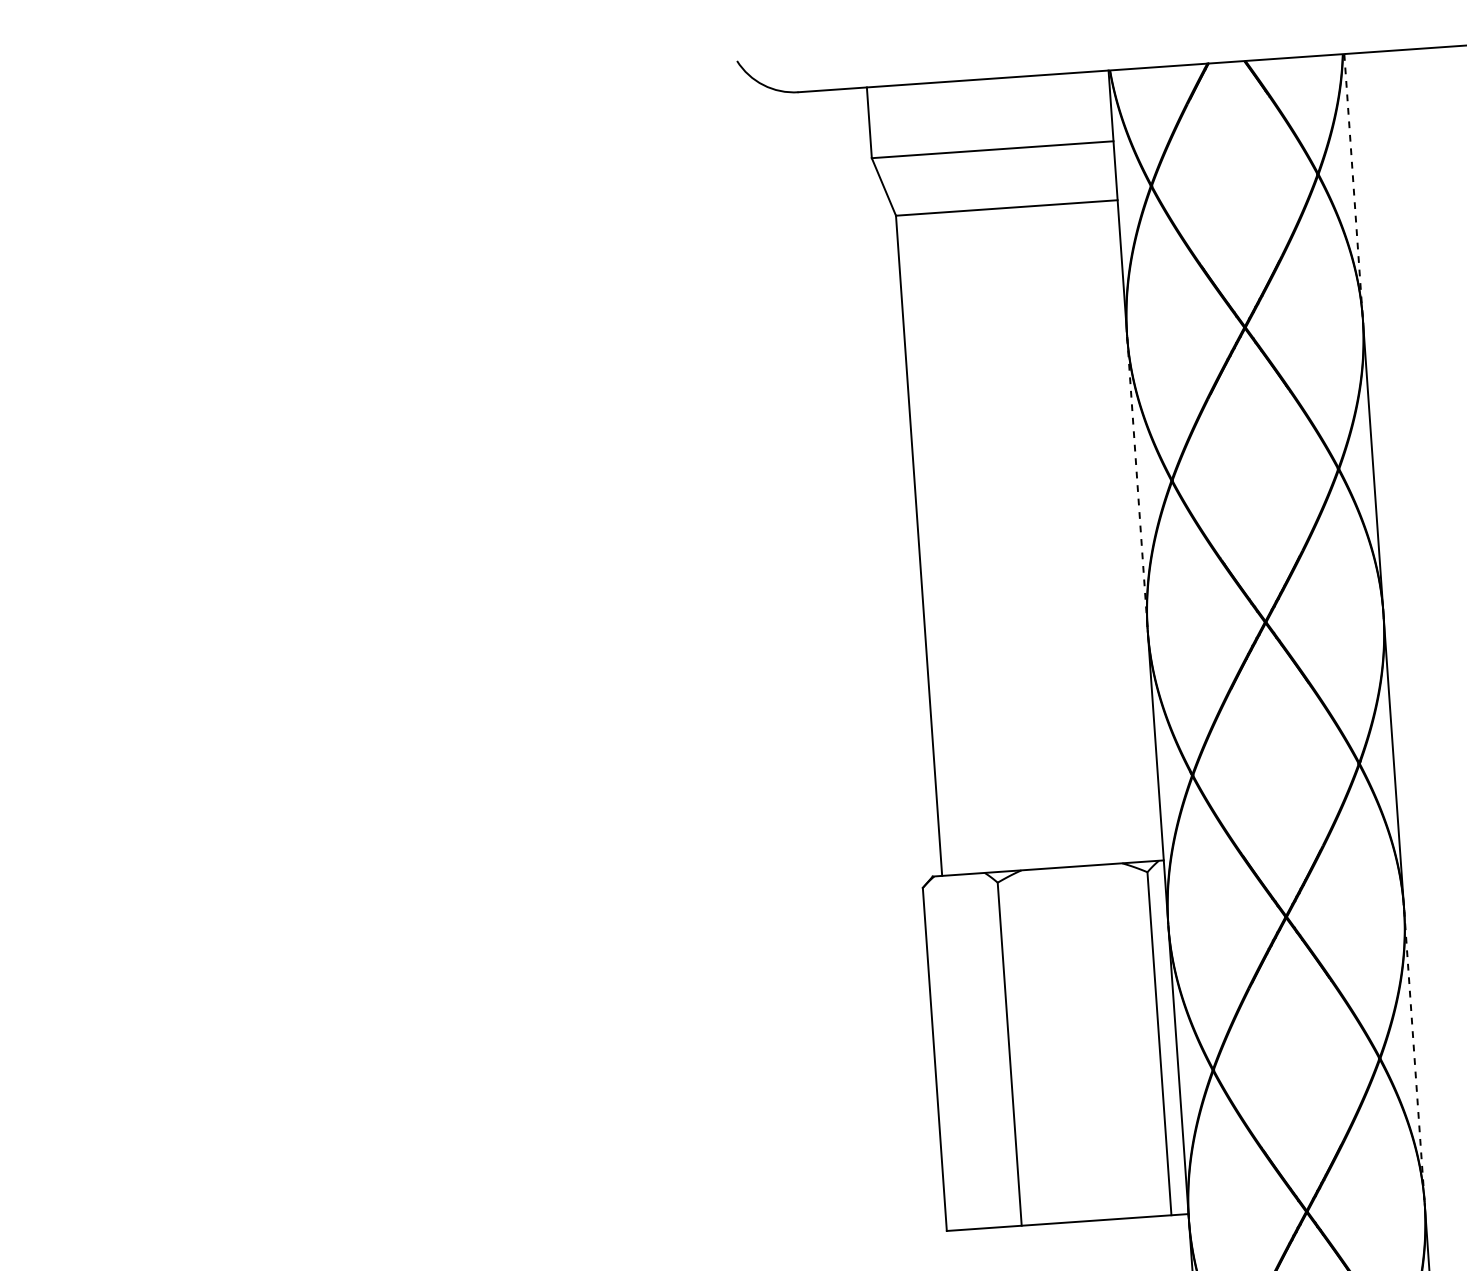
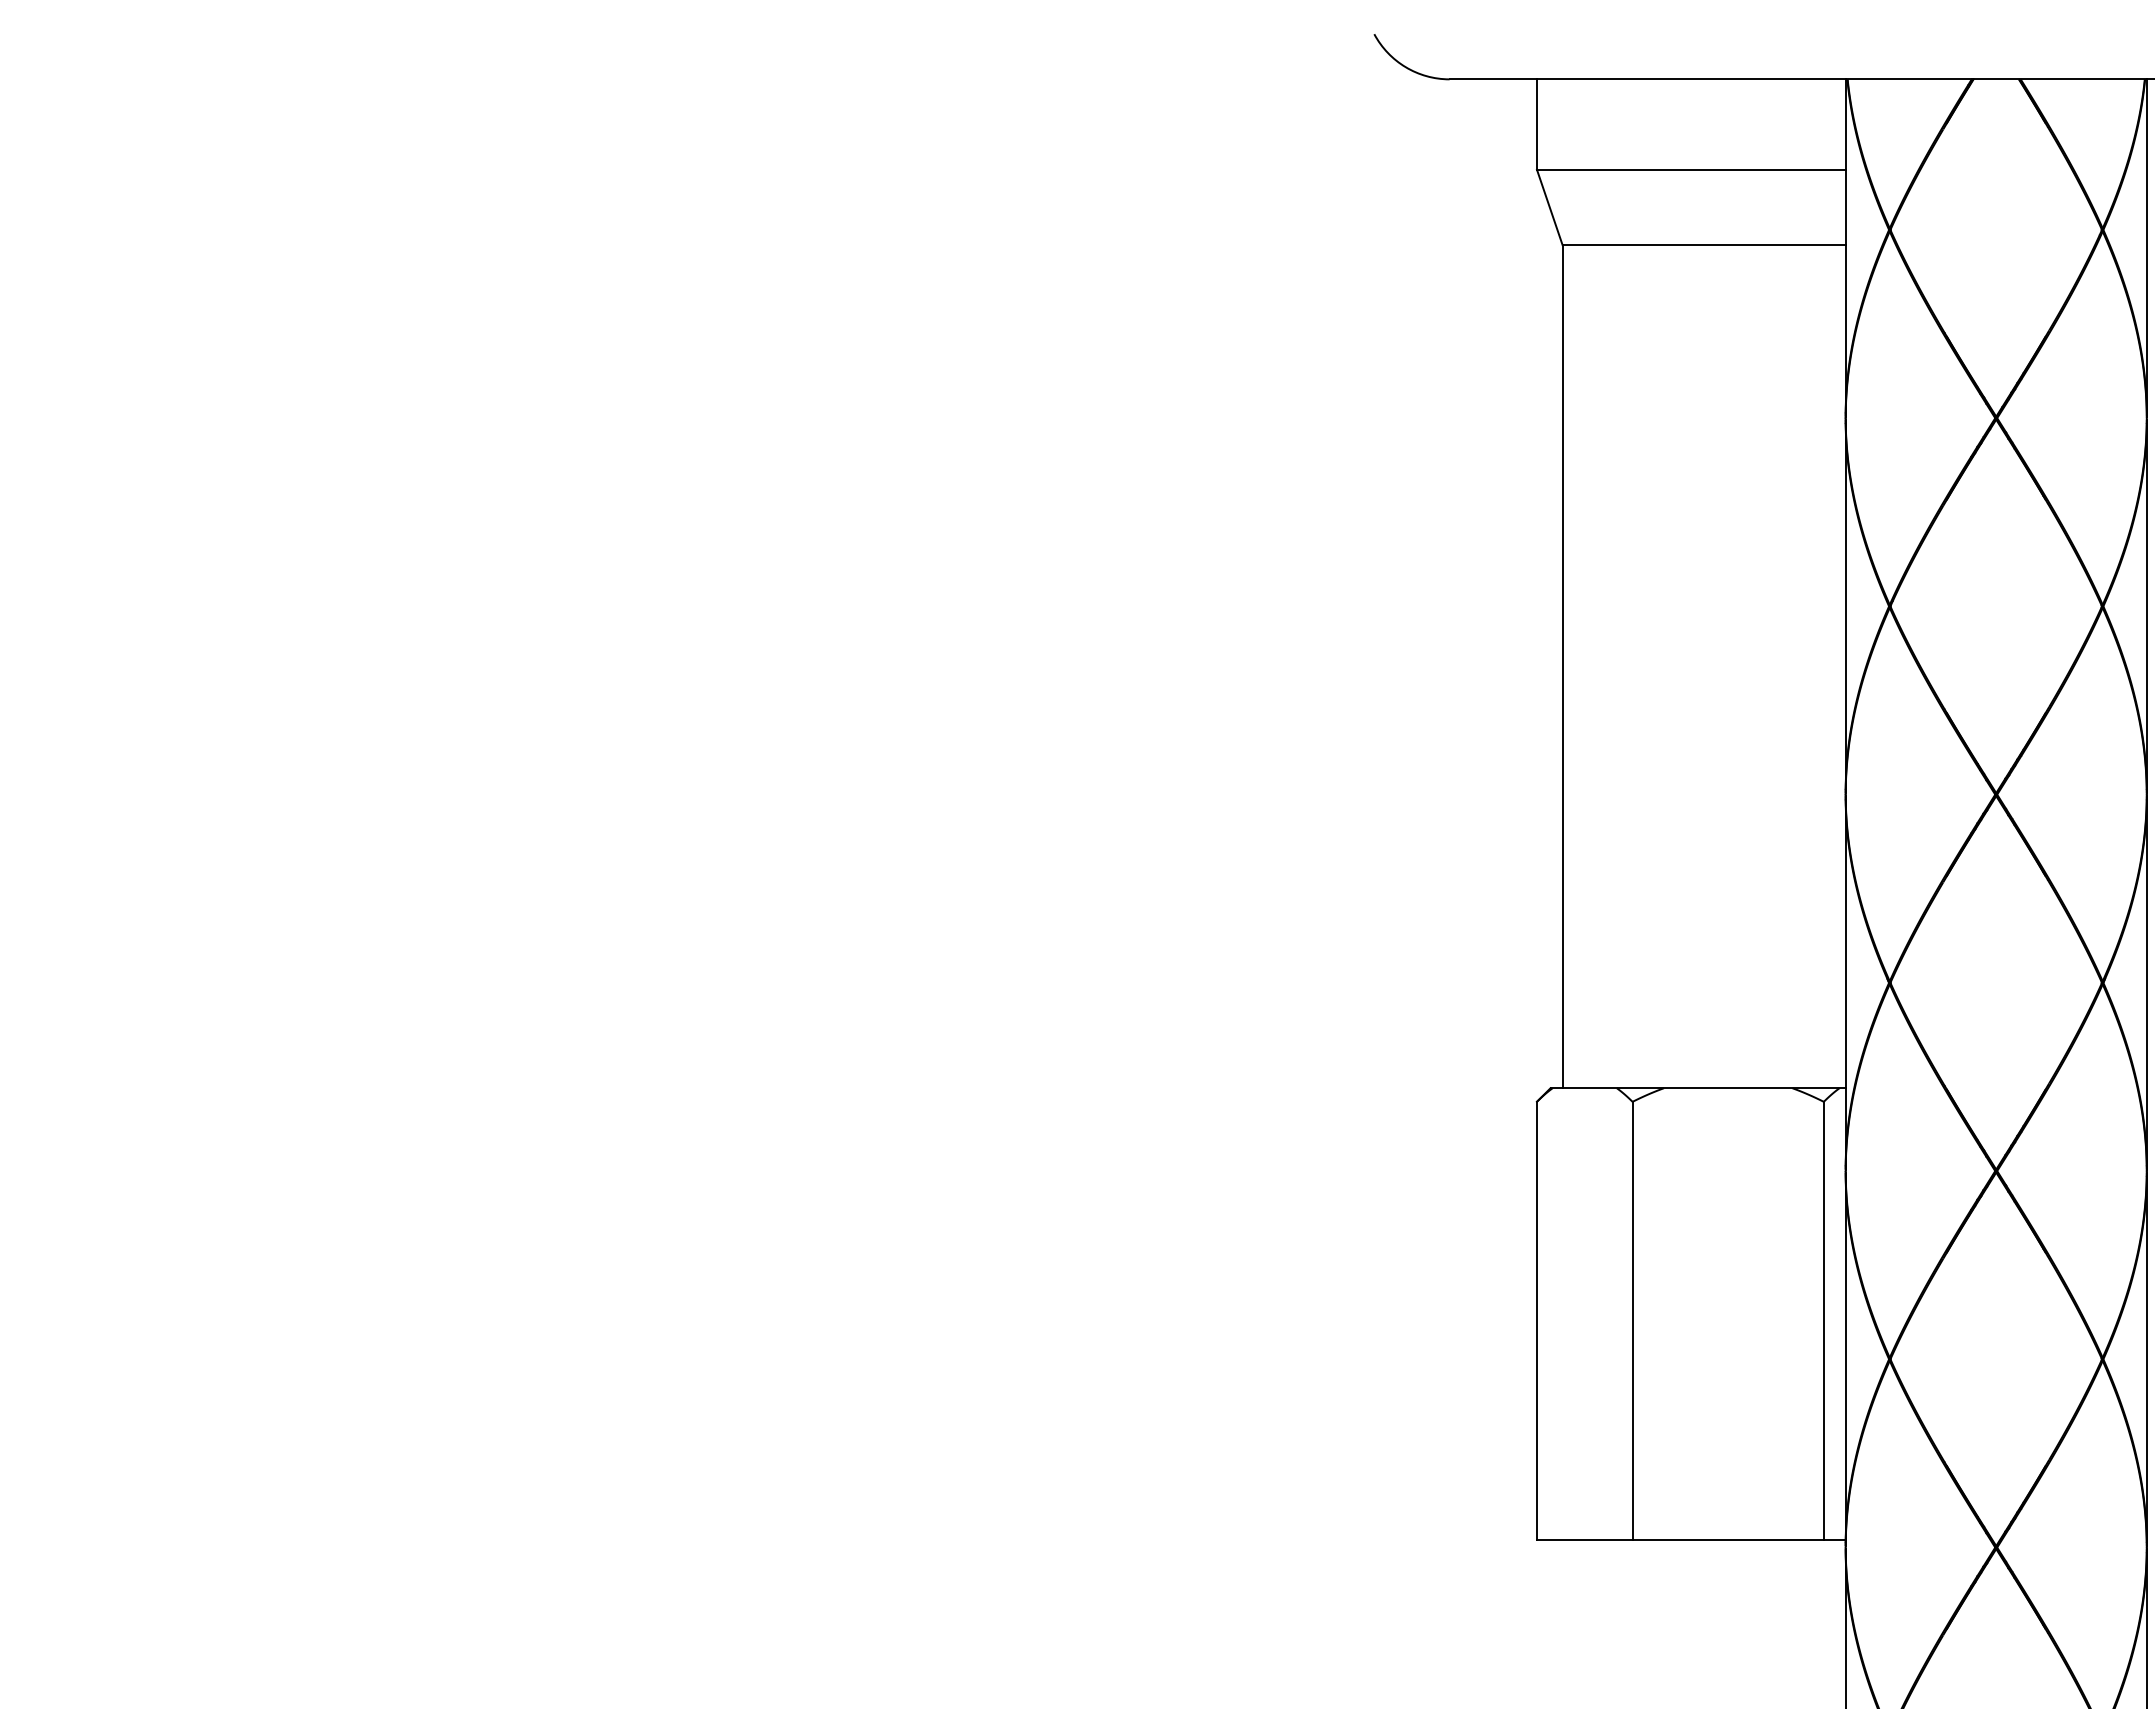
line: (1353, 186) -> (2146, 248), dashed -> solid
line: (1137, 483) -> (1845, 606), dashed -> solid
line: (1414, 1056) -> (2146, 1359), dashed -> solid

